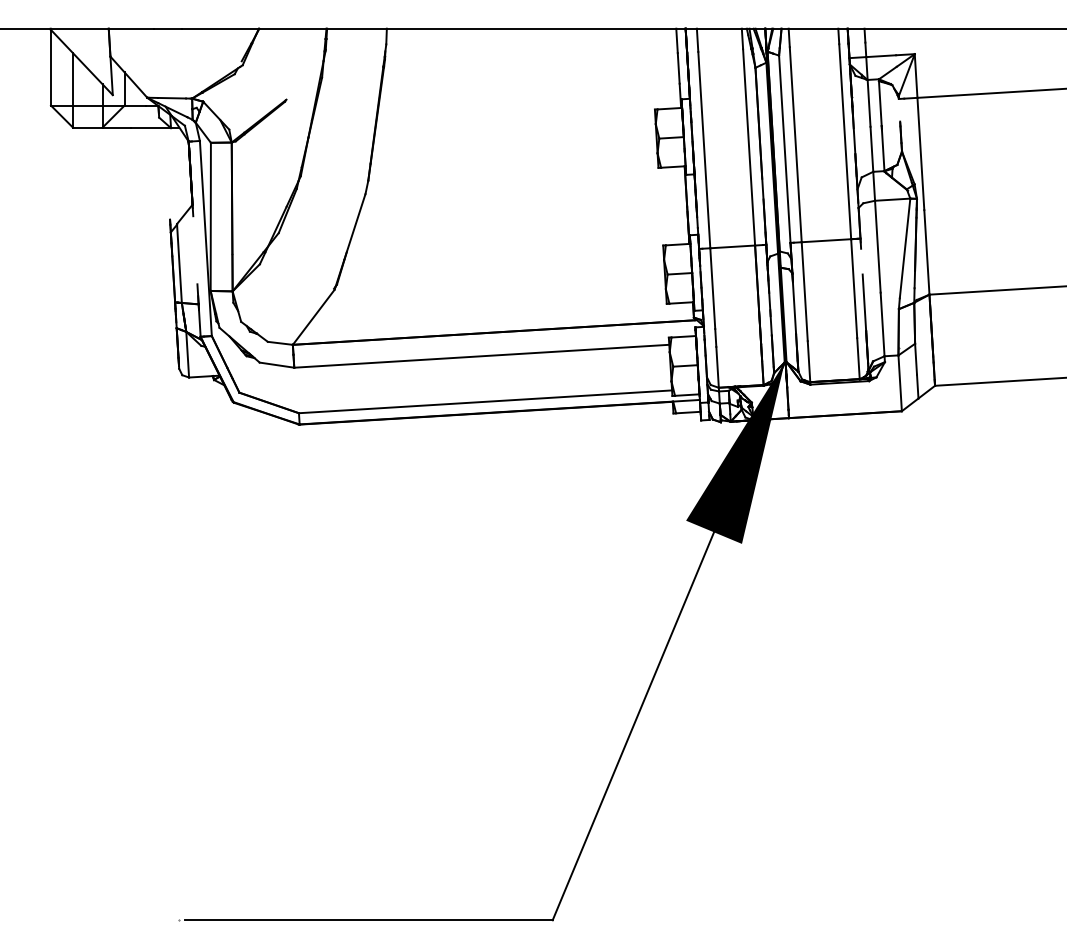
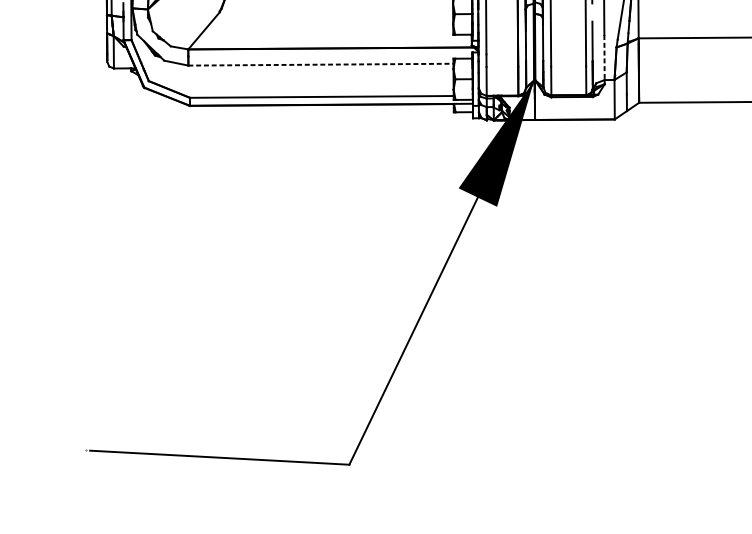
line: (882, 324) -> (604, 57), solid -> dashed
line: (481, 356) -> (320, 64), solid -> dashed

